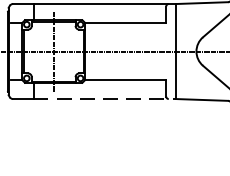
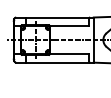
line: (104, 98) -> (59, 62), dashed -> solid

